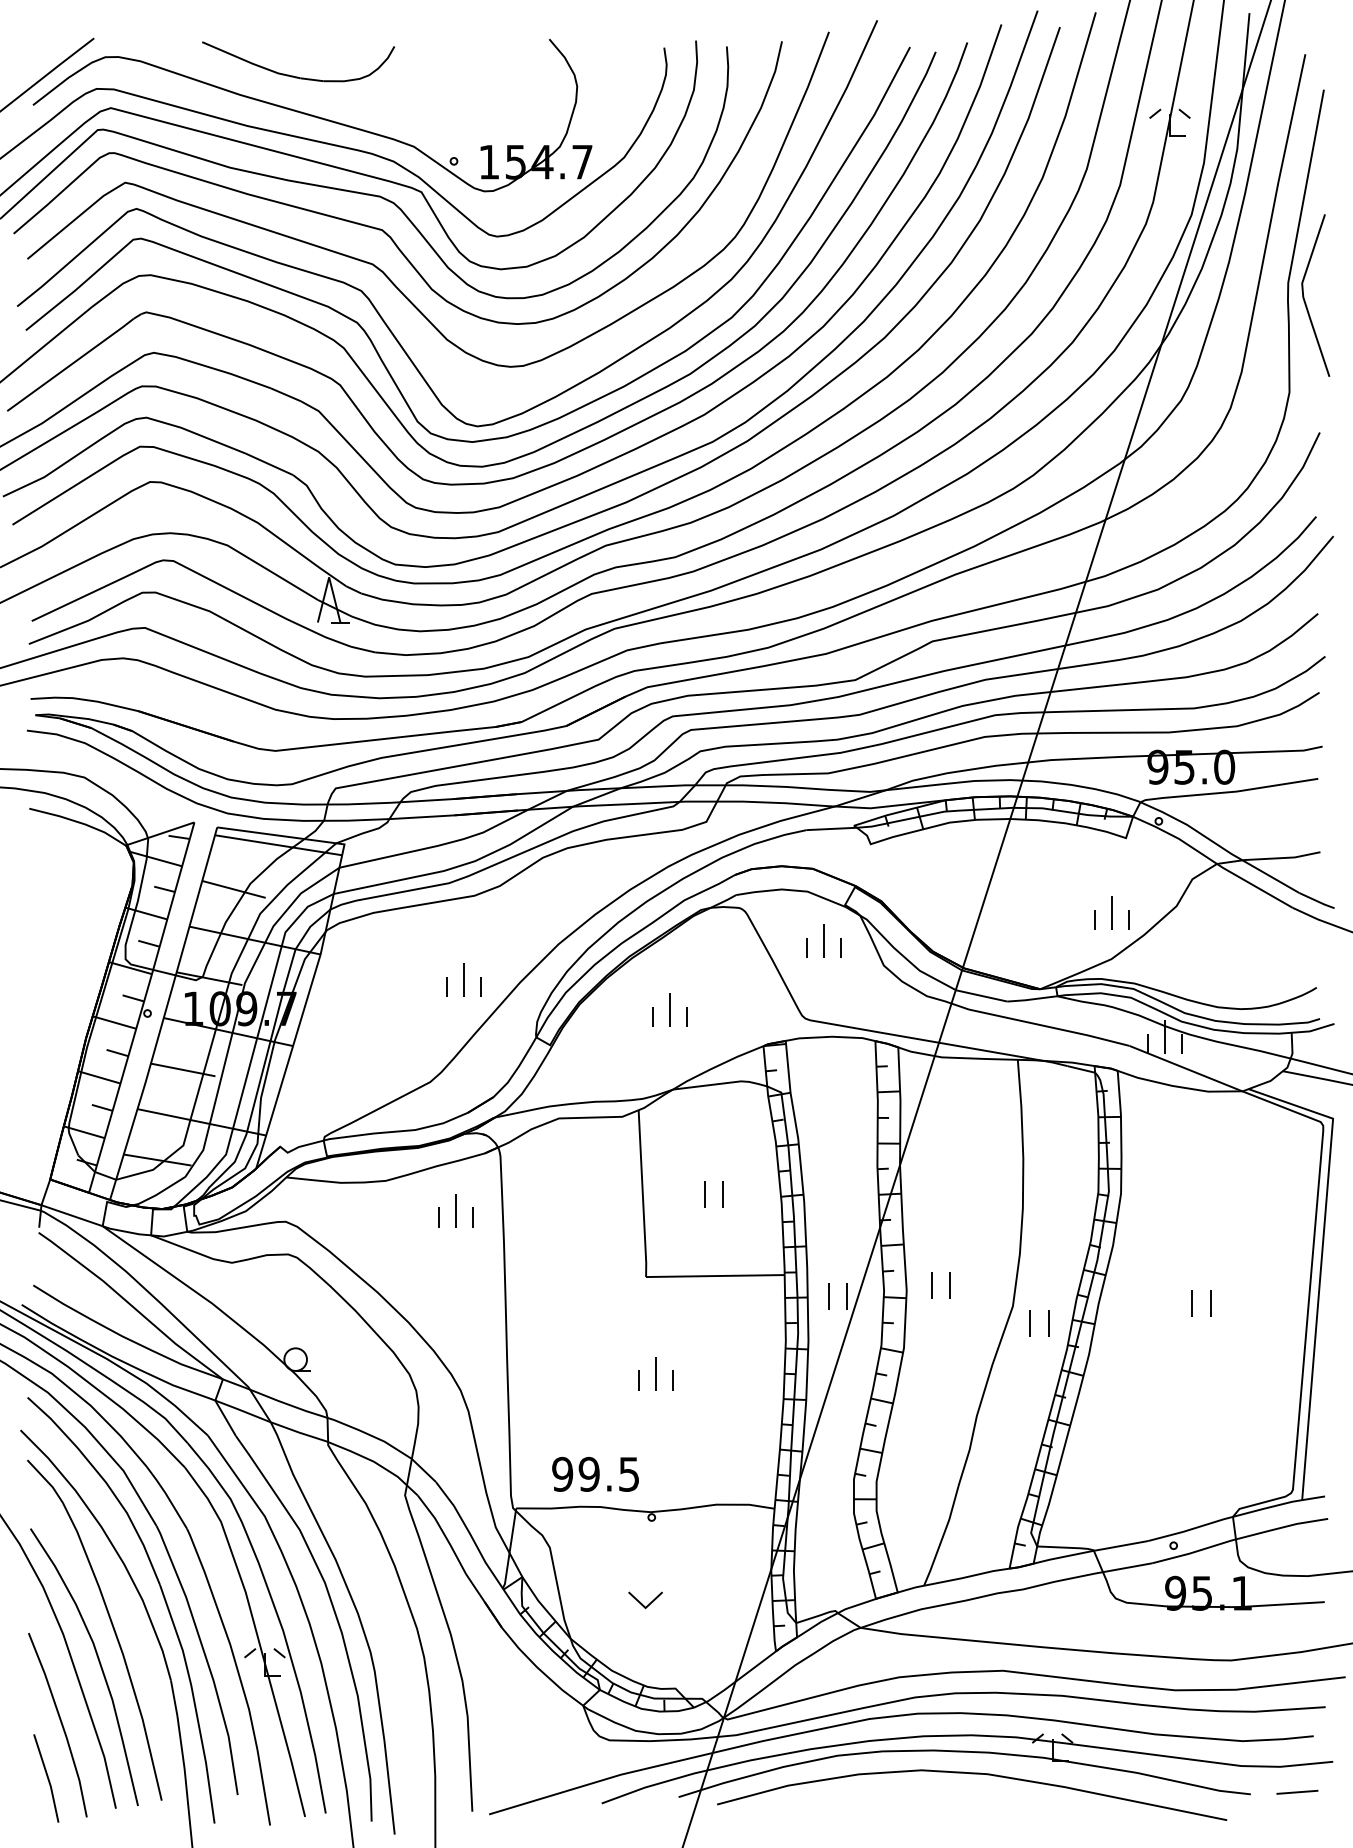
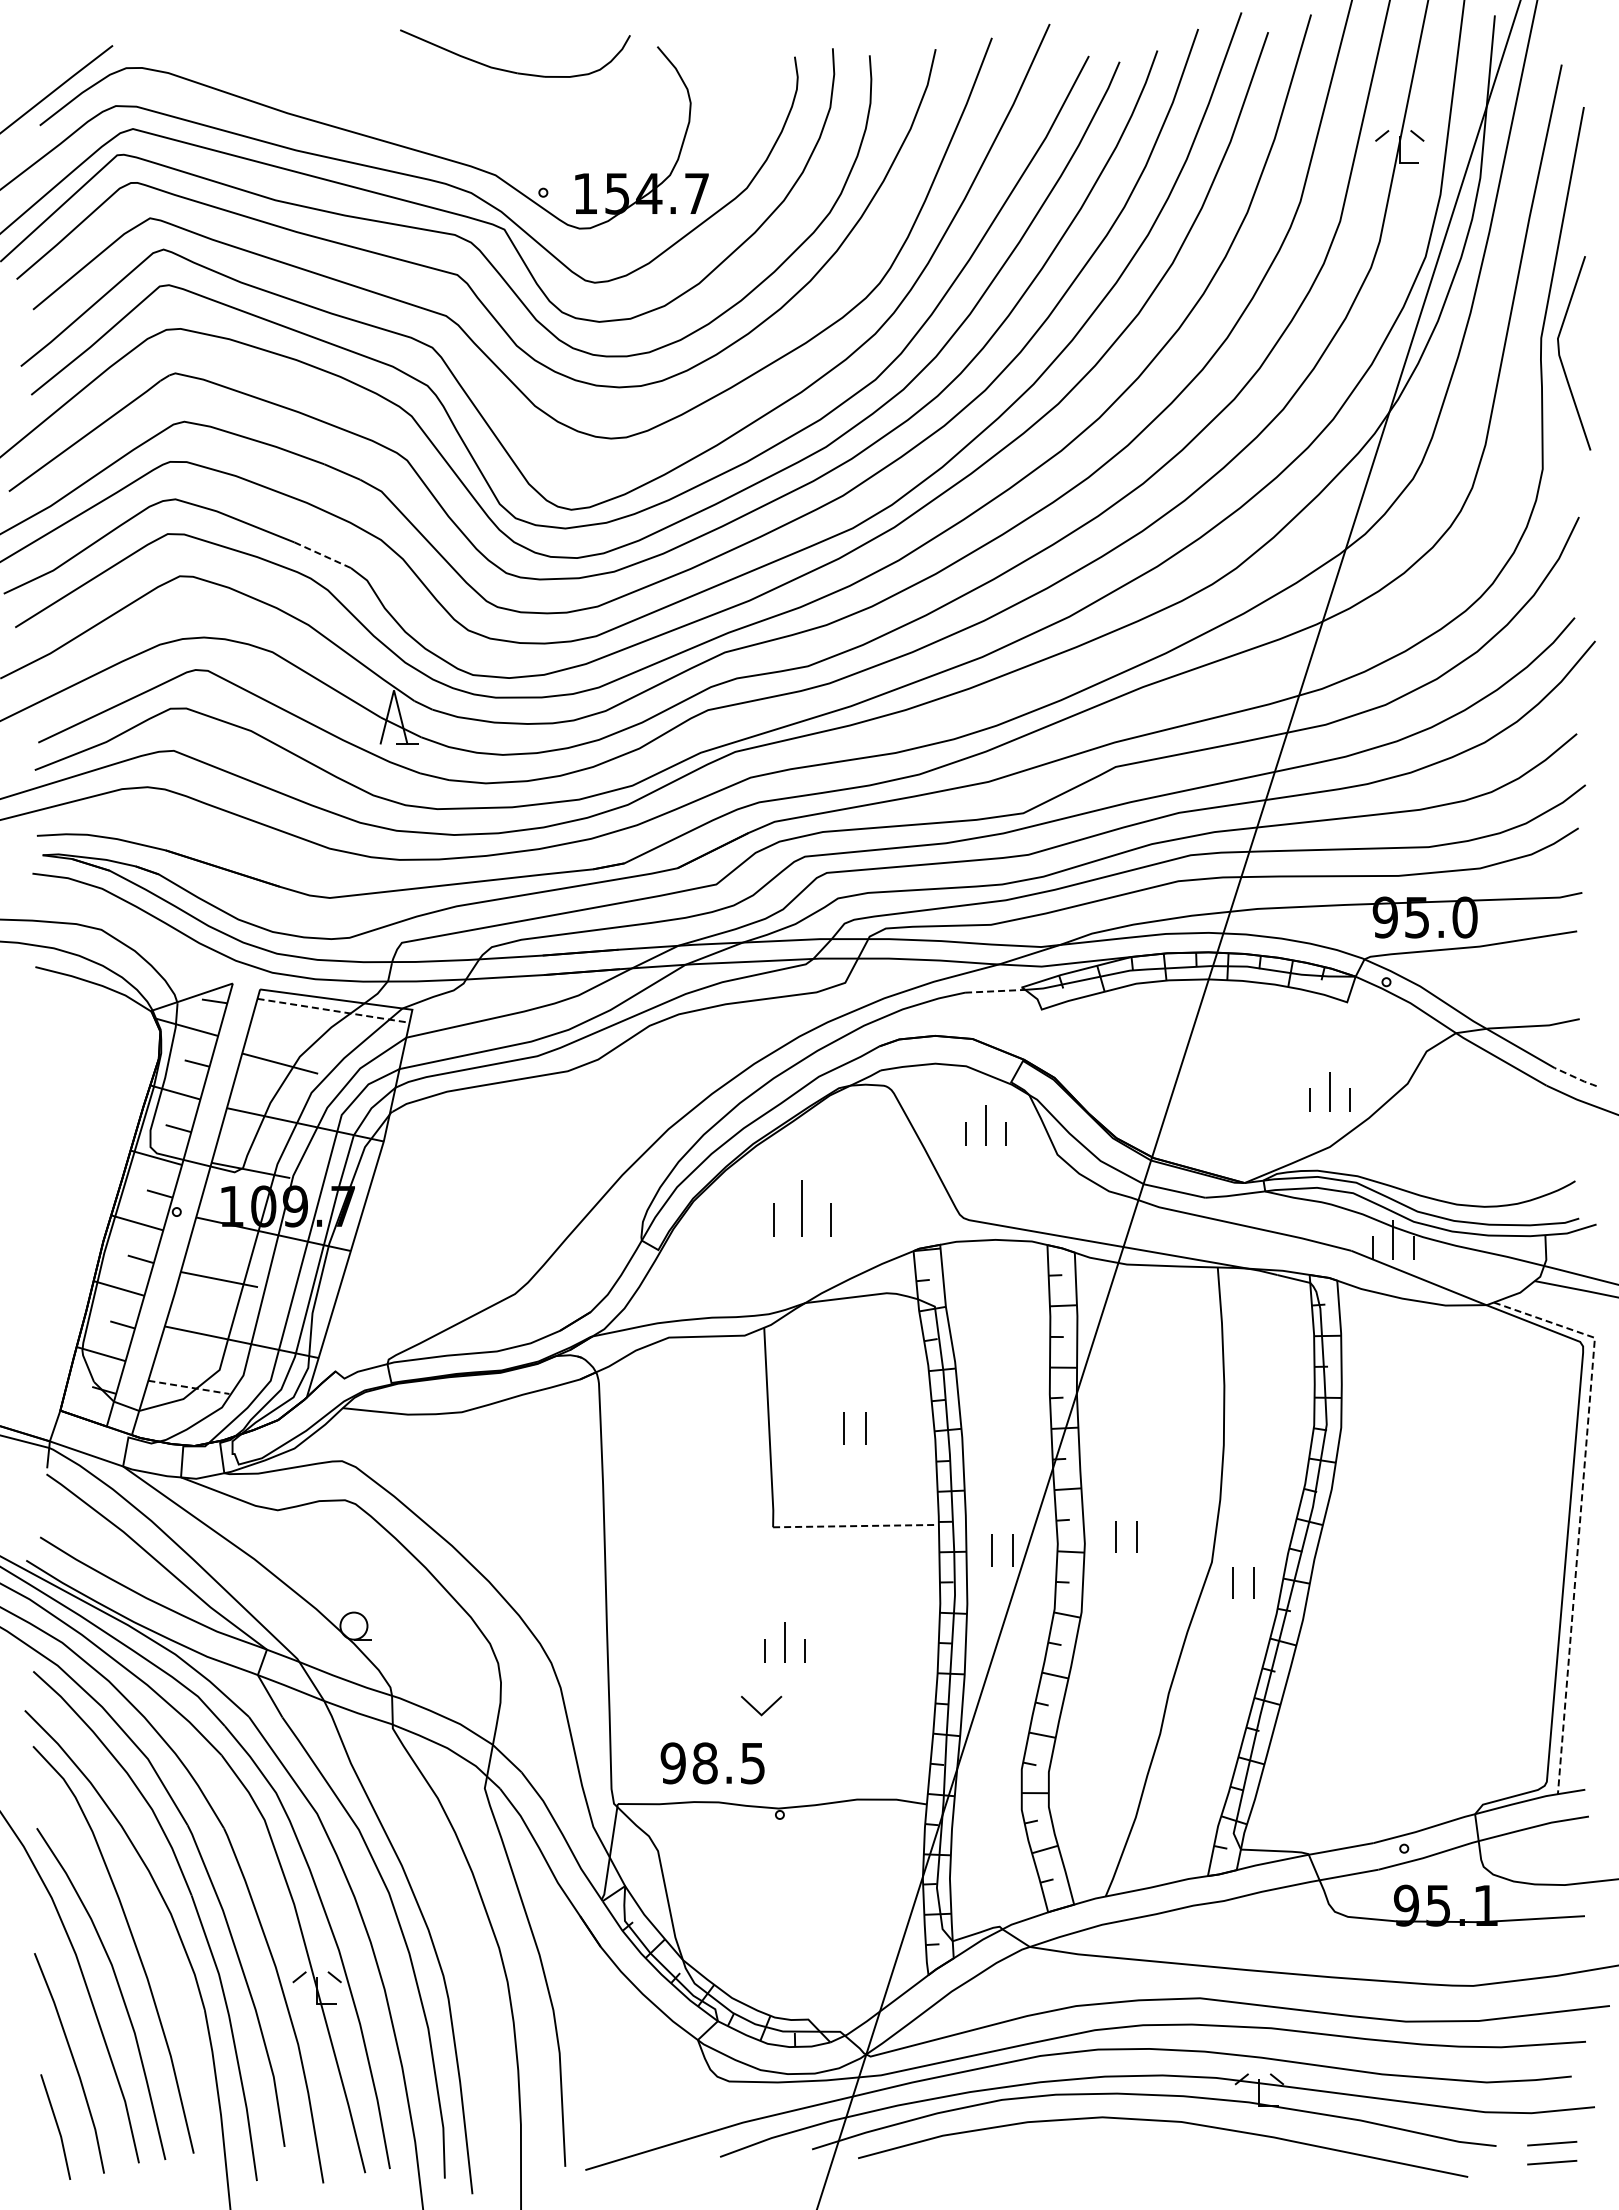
part: (294, 75) -> (510, 70), moved
line: (270, 464) -> (323, 555), solid -> dashed
line: (831, 829) -> (995, 991), solid -> dashed
line: (278, 844) -> (333, 1010), solid -> dashed
line: (1318, 901) -> (1577, 1078), solid -> dashed
part: (463, 980) -> (554, 1172), removed
part: (669, 1010) -> (801, 1208), size x1.4
line: (158, 1160) -> (189, 1387), solid -> dashed
part: (454, 1210) -> (544, 1447), removed
line: (1321, 1264) -> (1580, 1512), solid -> dashed
line: (715, 1276) -> (856, 1526), solid -> dashed
part: (1193, 1303) -> (1427, 1558), removed
text: (588, 1474) -> (704, 1763), 99.5 -> 98.5
part: (643, 1604) -> (759, 1711), moved
line: (1297, 1808) -> (1552, 2162), added

